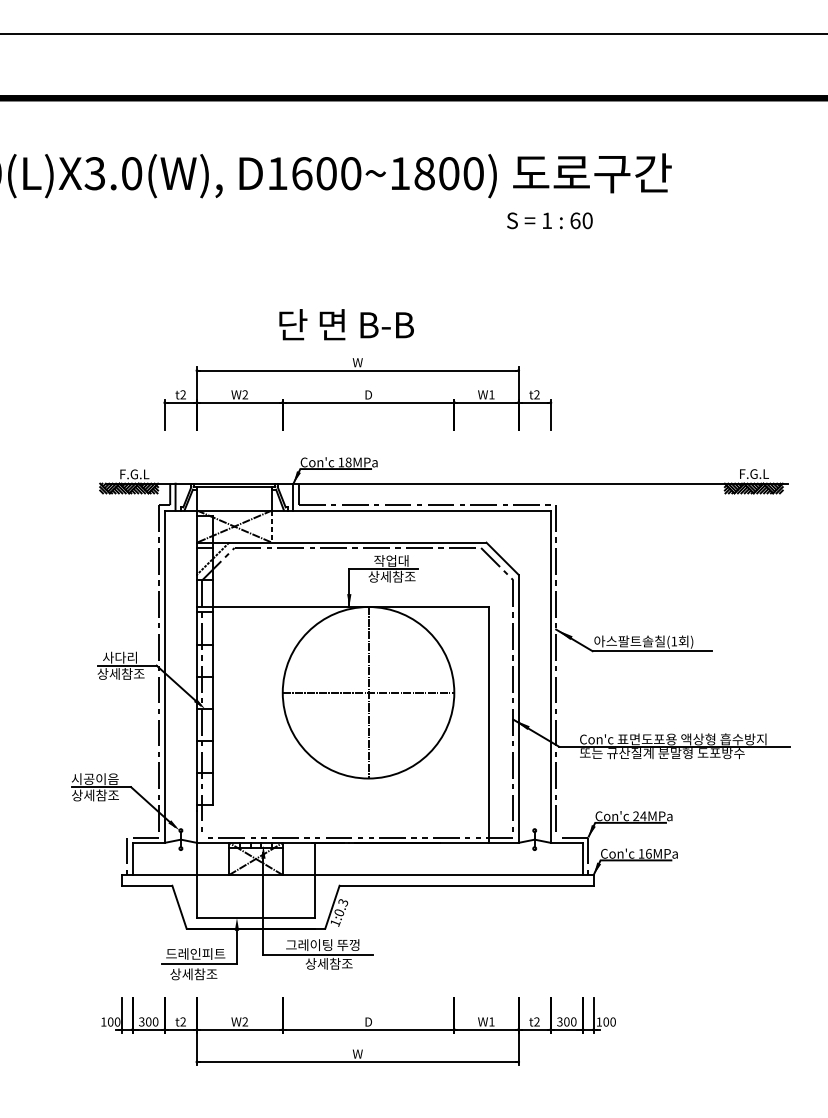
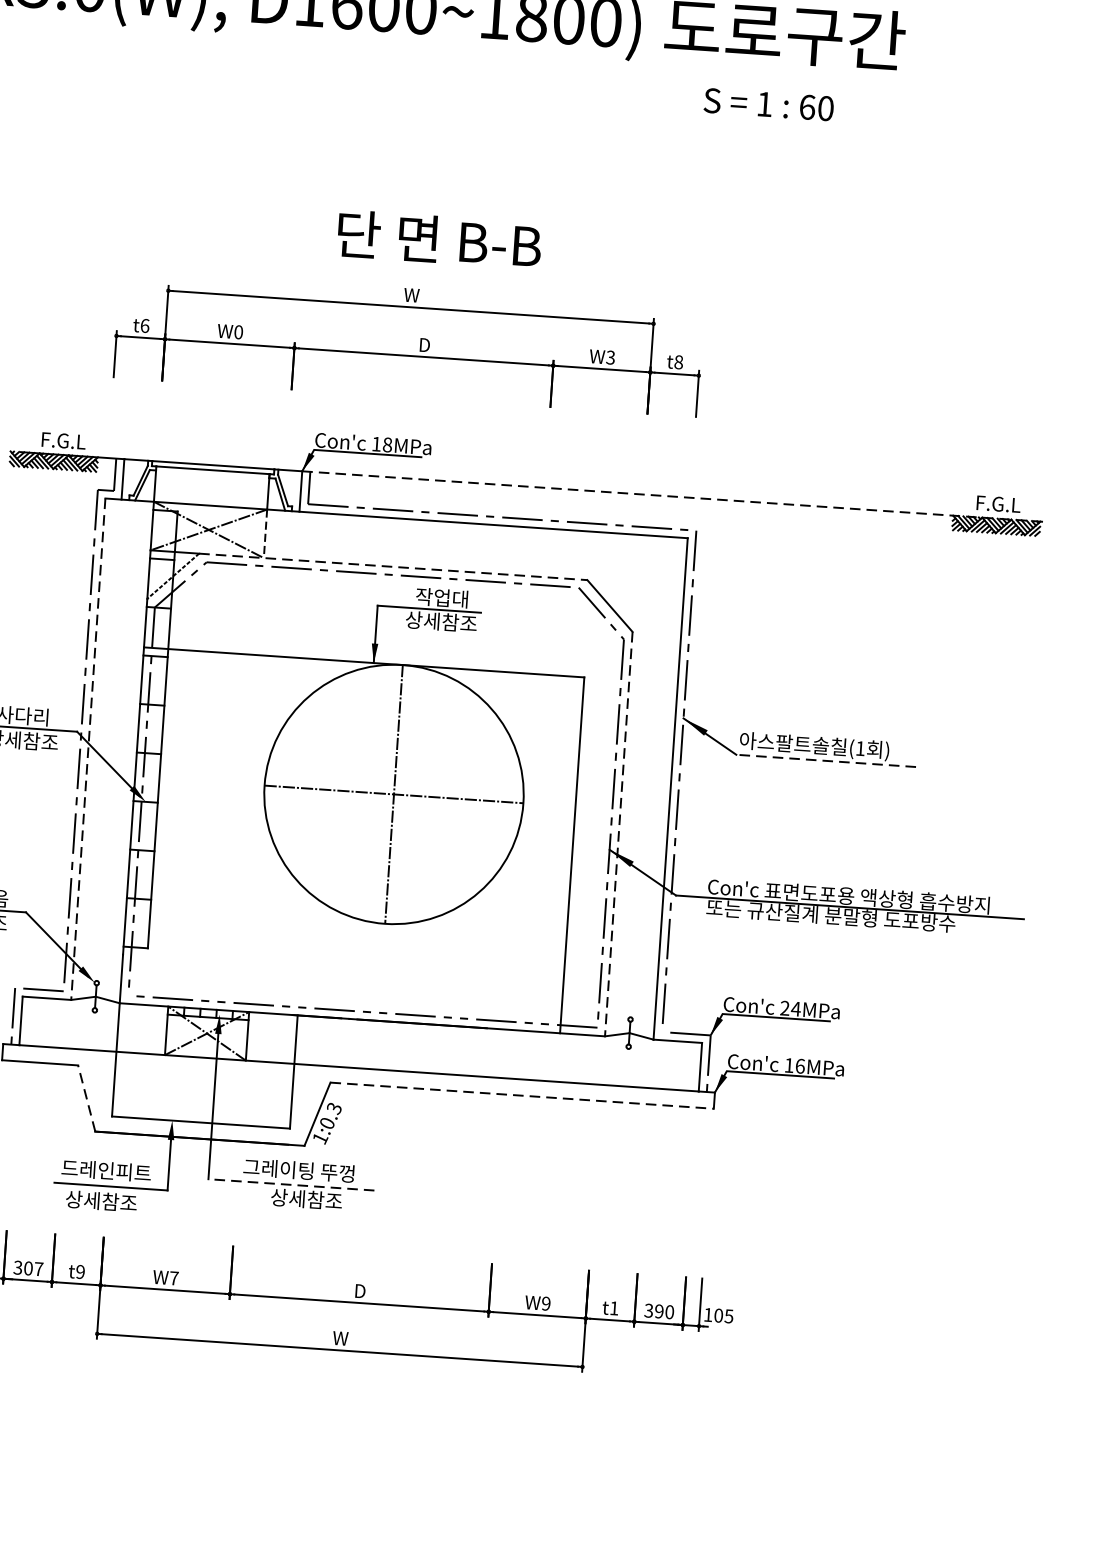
text: (549, 220) -> (768, 104), moved
text: (346, 324) -> (439, 239), moved
text: (183, 394) -> (145, 325), t2 -> t6
text: (245, 394) -> (239, 331), W2 -> W0
text: (491, 394) -> (610, 357), W1 -> W3
text: (536, 394) -> (678, 361), t2 -> t8
line: (541, 483) -> (676, 496), solid -> dashed
line: (357, 542) -> (392, 566), solid -> dashed
line: (652, 651) -> (826, 761), solid -> dashed
line: (164, 677) -> (87, 750), solid -> dashed
line: (518, 709) -> (618, 835), solid -> dashed
line: (467, 885) -> (523, 1095), solid -> dashed
line: (179, 907) -> (86, 1098), solid -> dashed
line: (317, 954) -> (290, 1184), solid -> dashed
text: (155, 1021) -> (38, 1268), 300 -> 307
text: (245, 1021) -> (174, 1277), W2 -> W7
text: (491, 1021) -> (545, 1303), W1 -> W9
text: (536, 1021) -> (613, 1307), t2 -> t1
text: (566, 1021) -> (658, 1310), 300 -> 390
text: (612, 1021) -> (728, 1315), 100 -> 105
text: (182, 1022) -> (79, 1272), t2 -> t9

